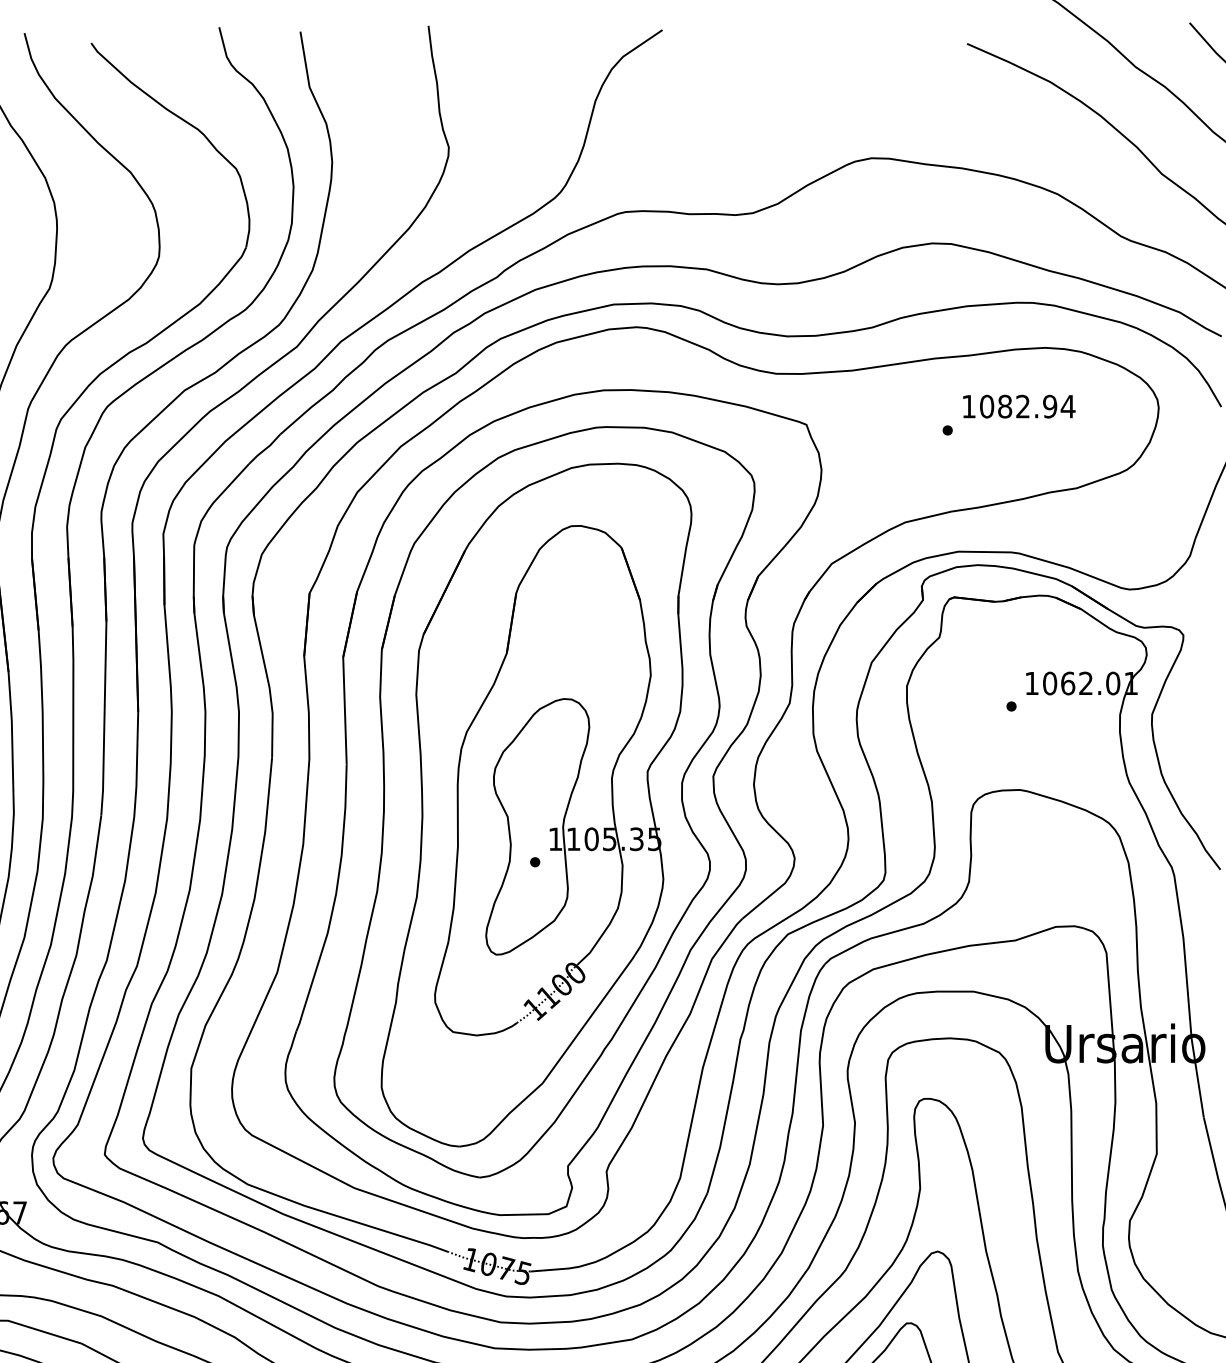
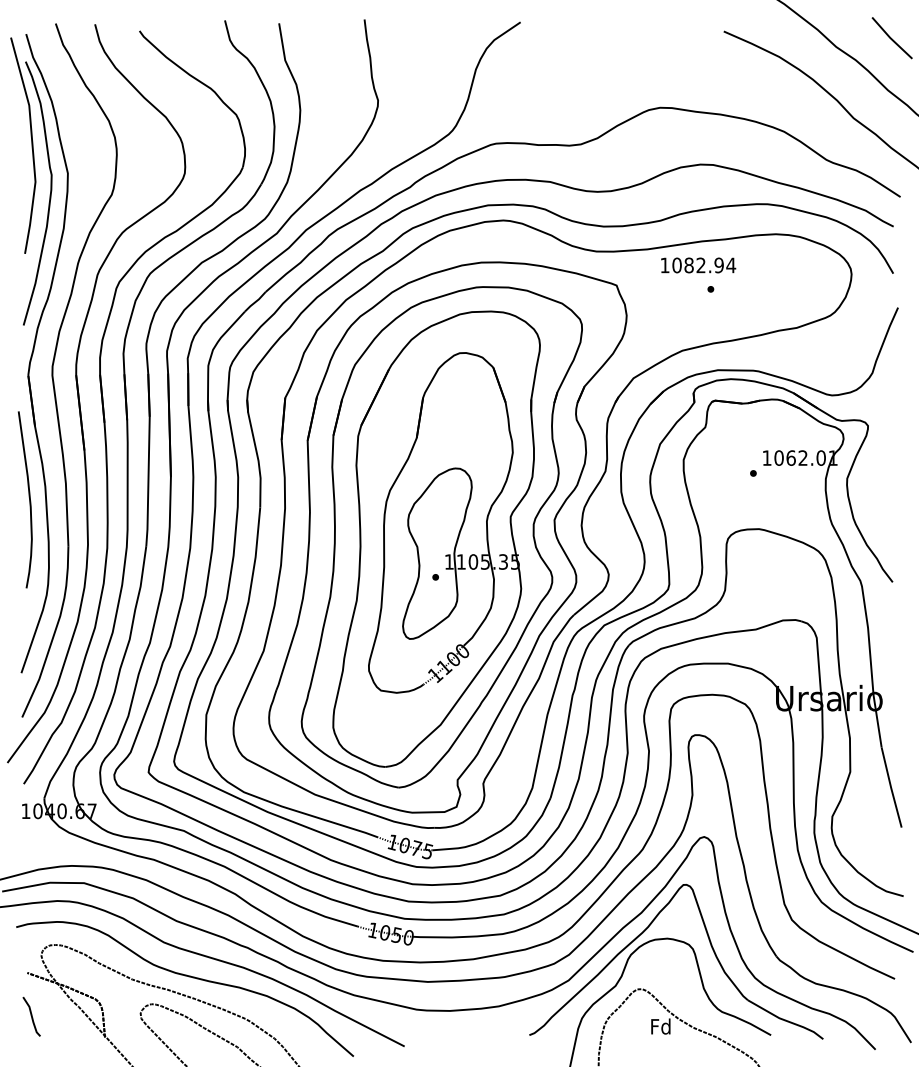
text: (1019, 406) -> (698, 265), moved

